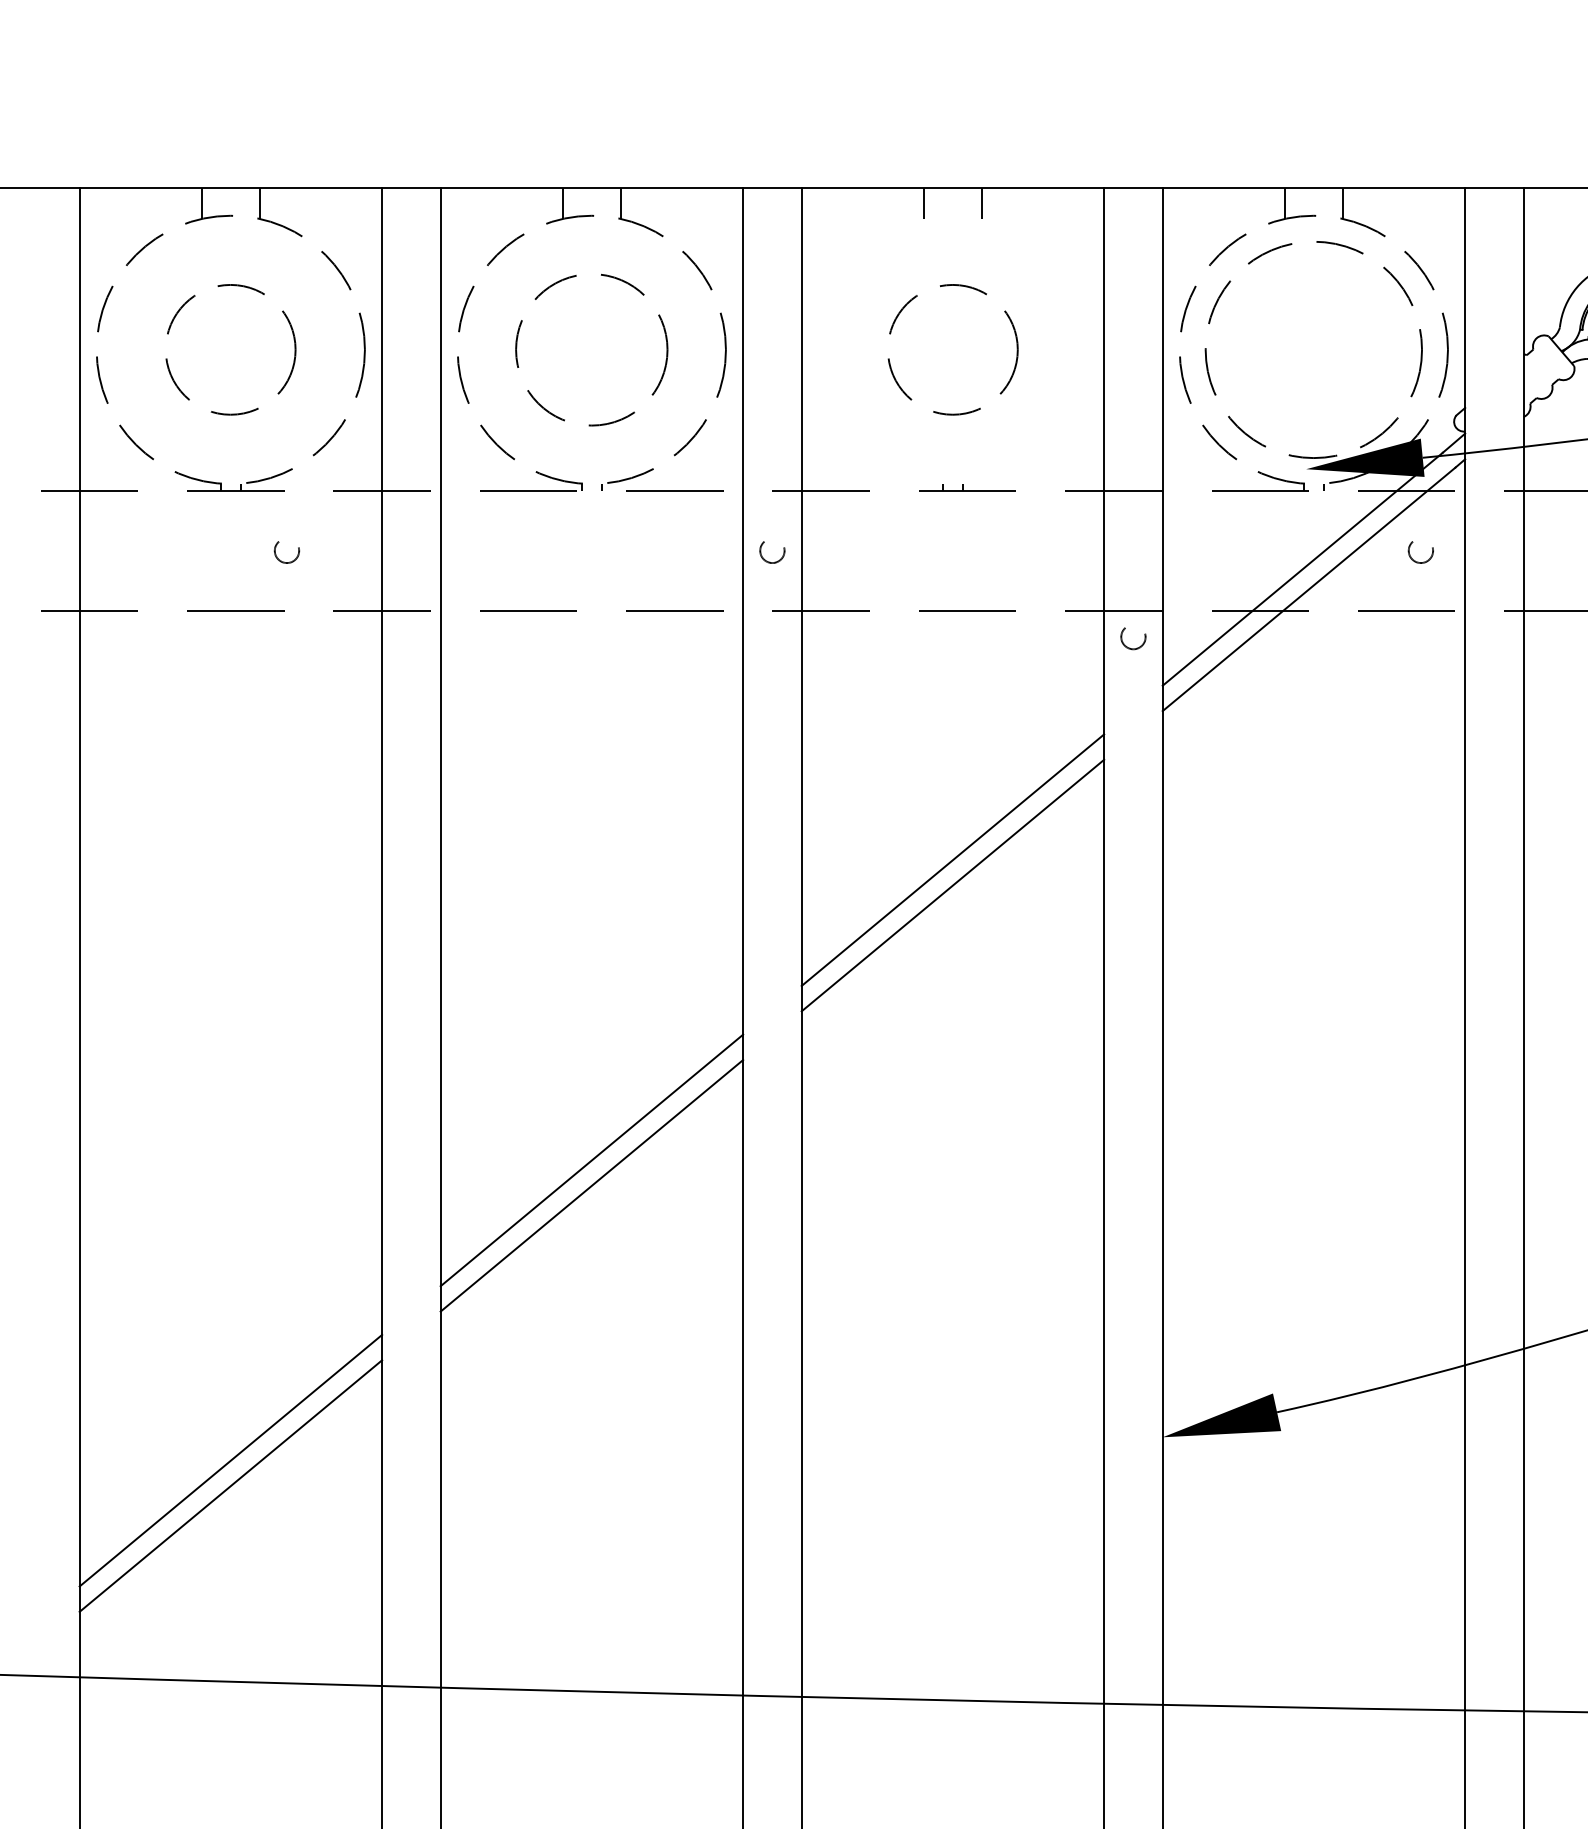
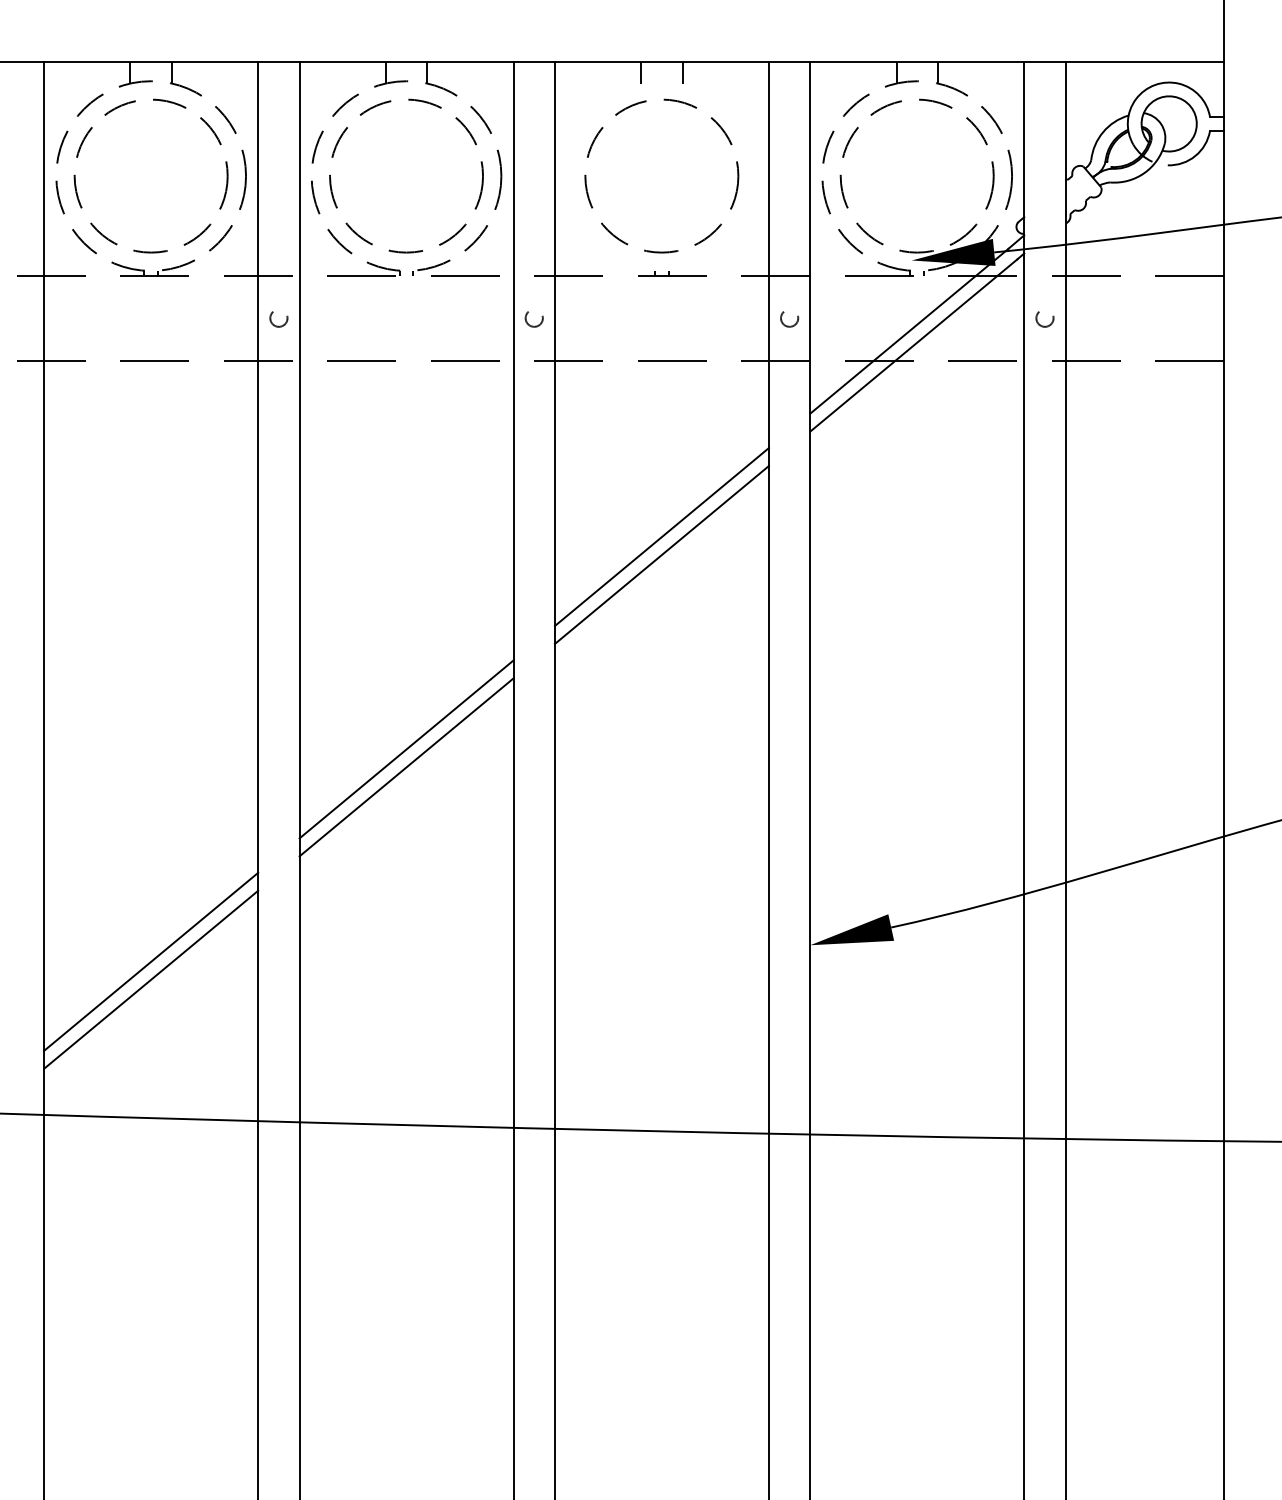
circle: (229, 349) -> (150, 175), size x1.67
circle: (591, 349) -> (406, 175), size x1.43
circle: (952, 349) -> (661, 175), size x1.67
circle: (286, 552) -> (278, 319), moved
circle: (1420, 552) -> (1044, 319), moved
circle: (1133, 638) -> (789, 319), moved

